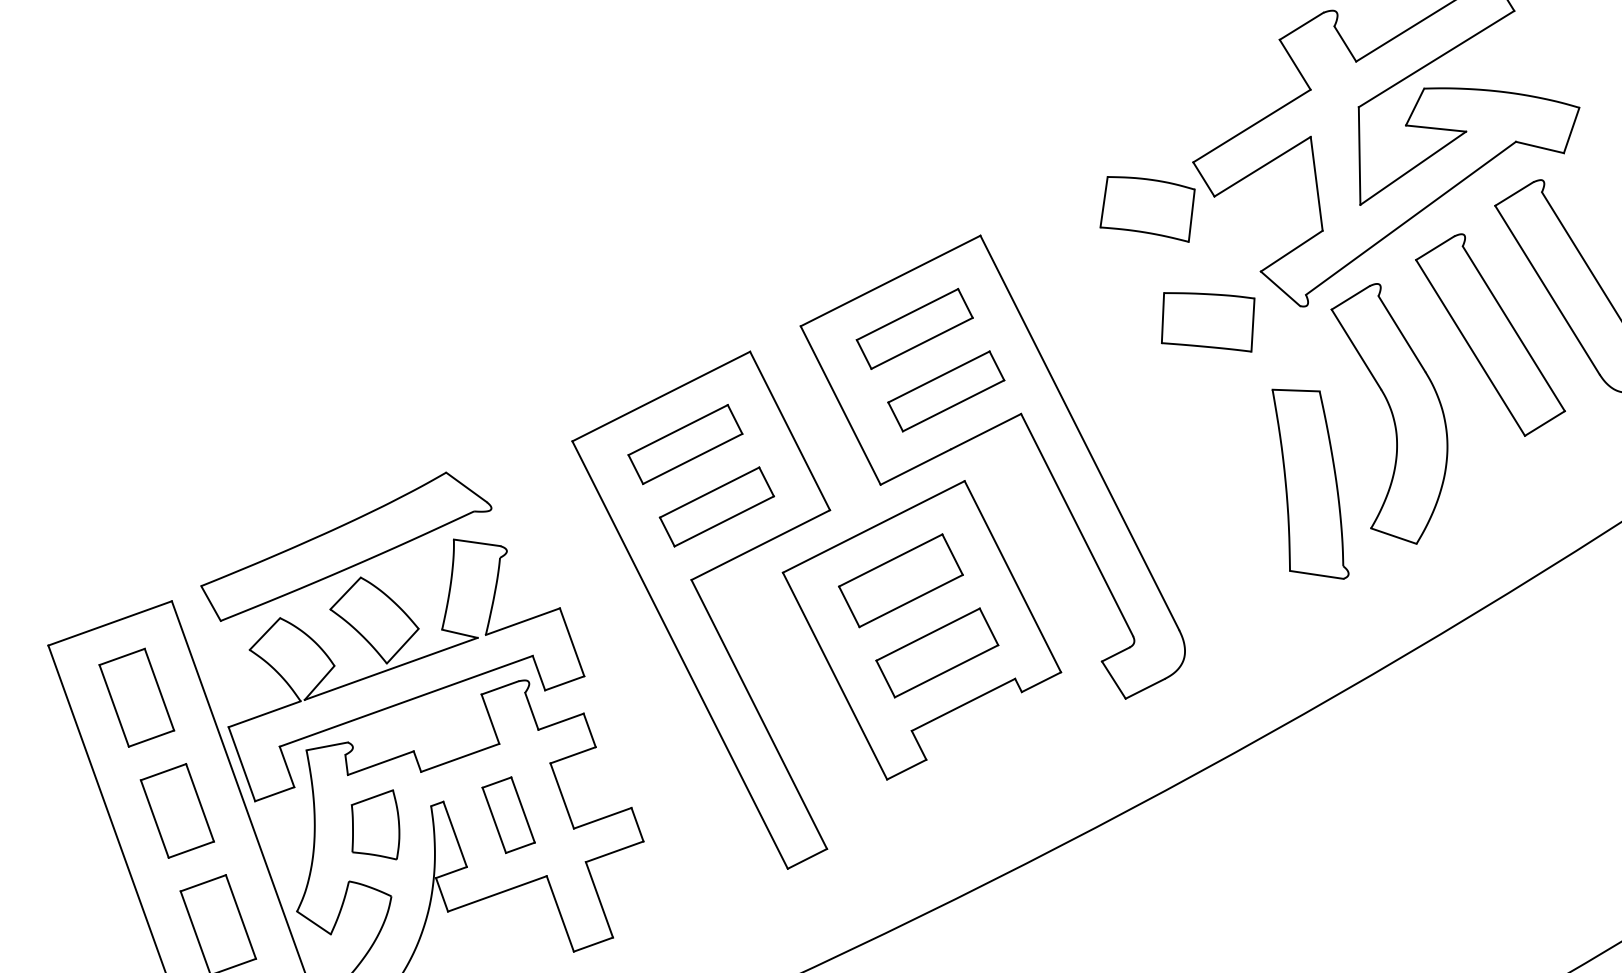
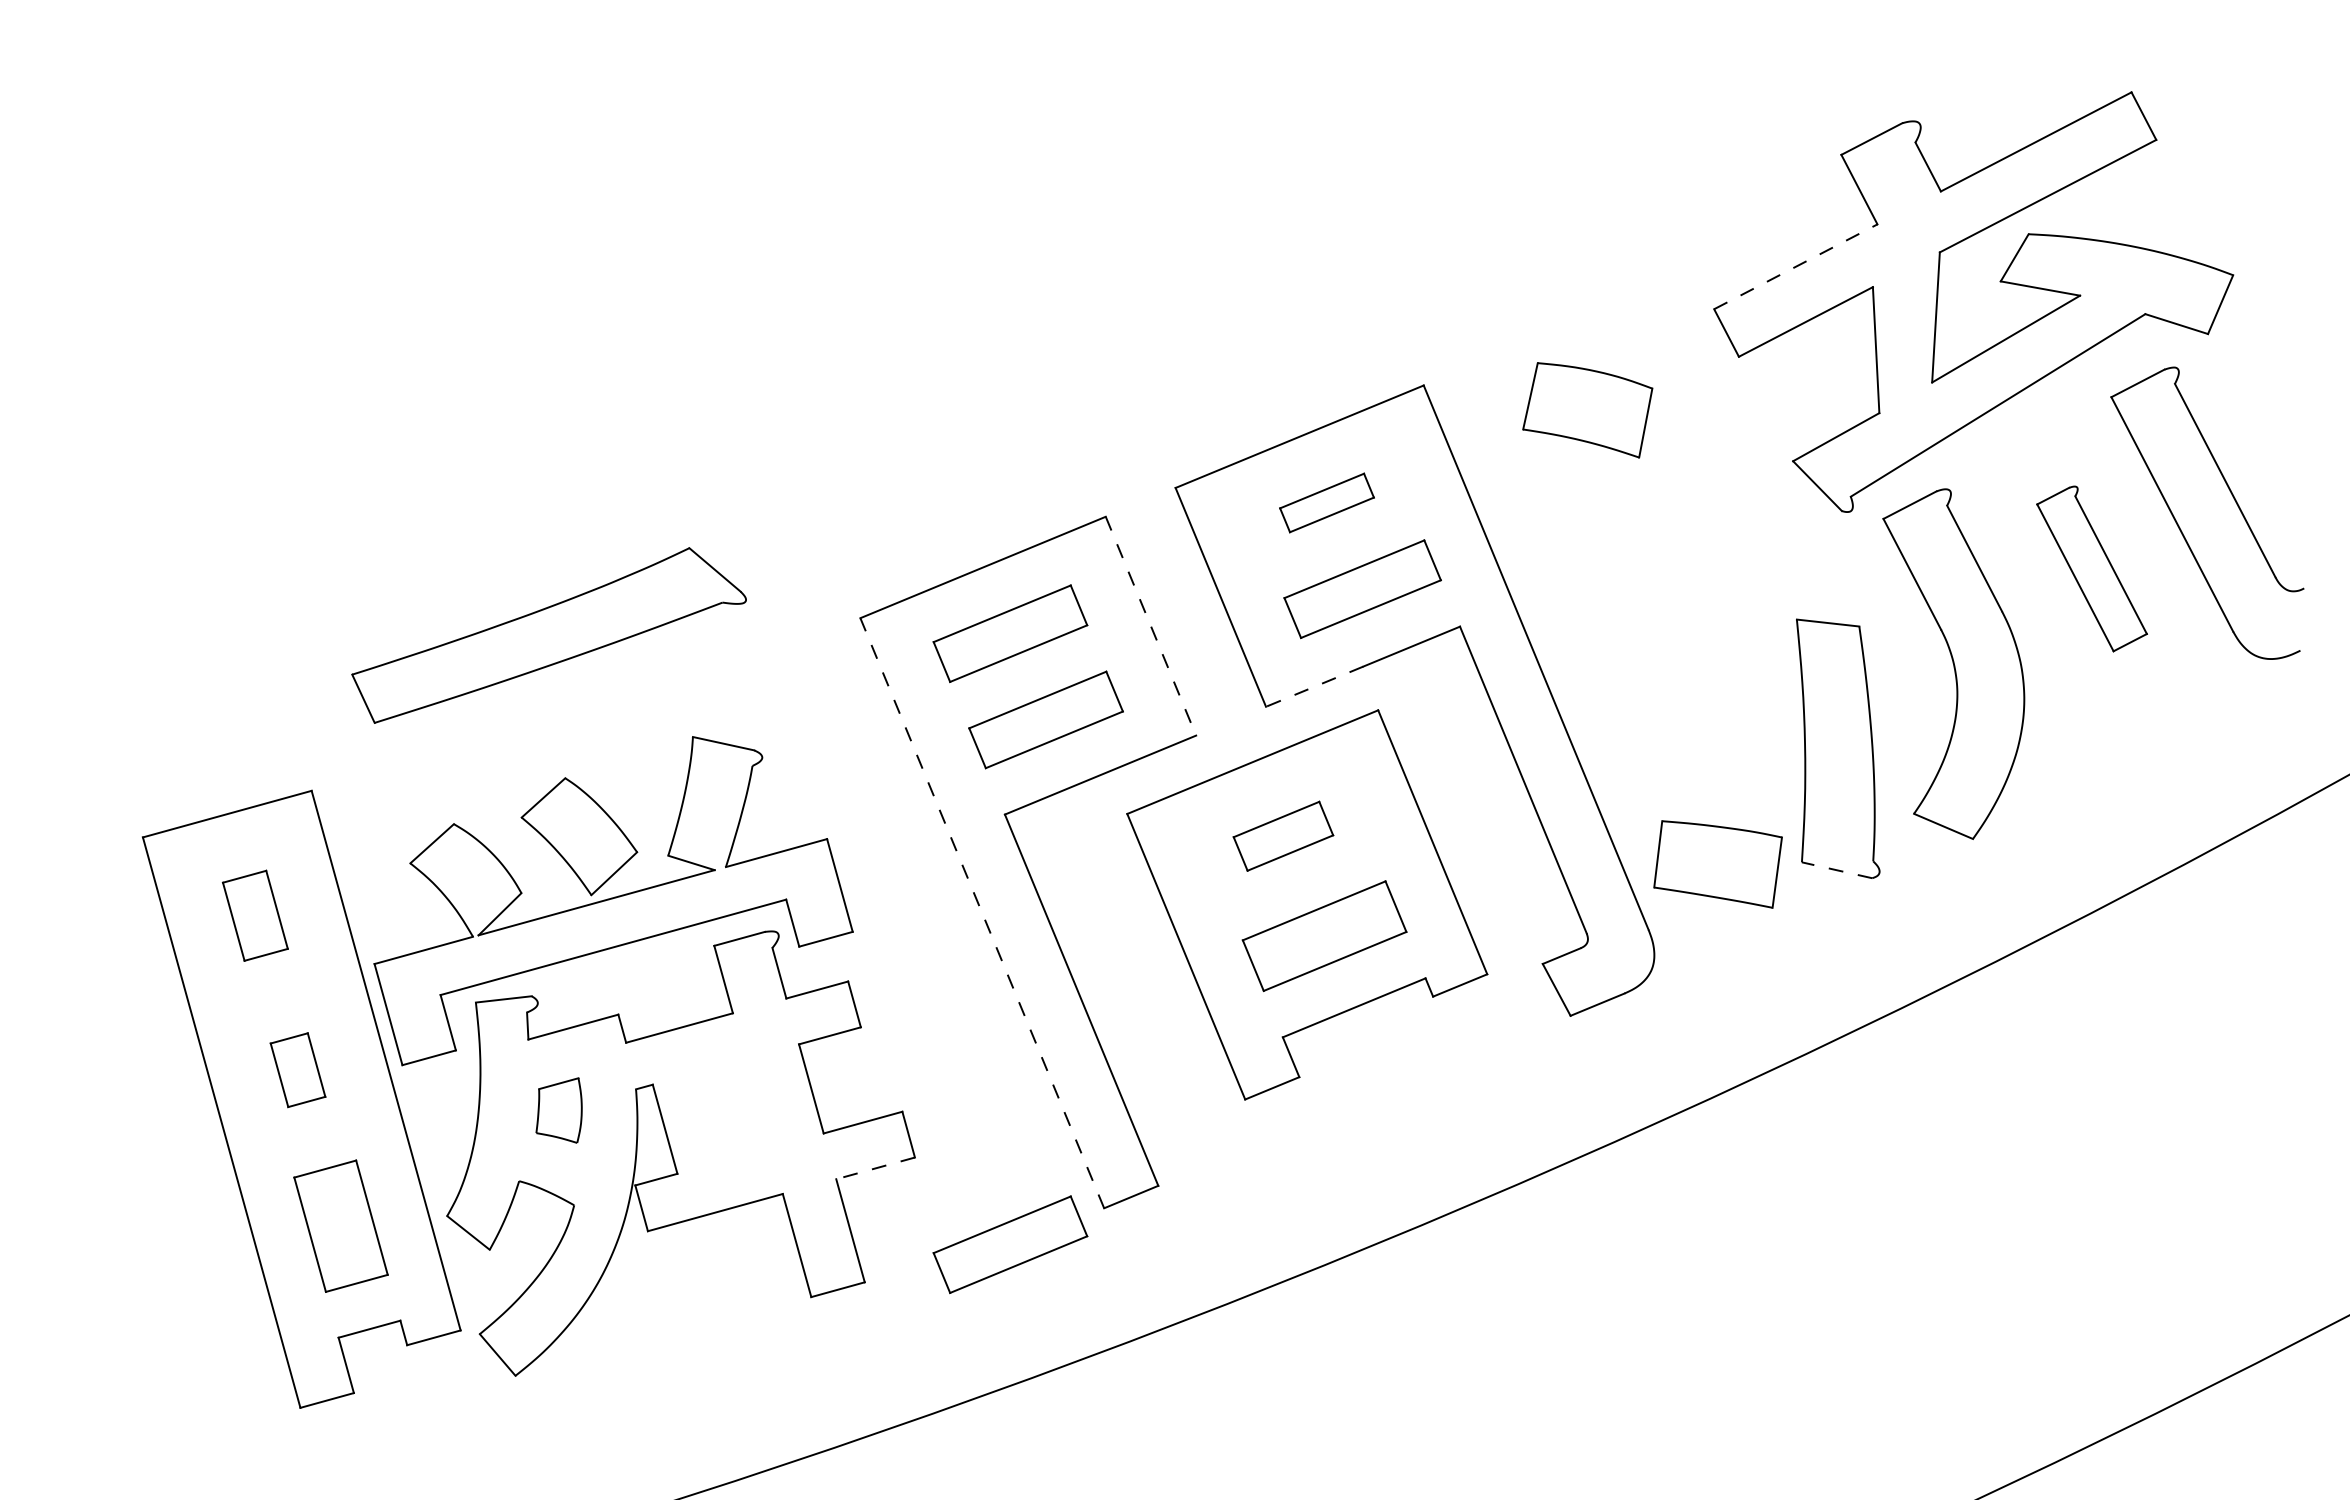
line: (1252, 125) -> (1796, 266), solid -> dashed
part: (1147, 209) -> (1587, 410), moved
part: (1207, 322) -> (1717, 864), moved
part: (914, 328) -> (1326, 502), size x0.6
part: (1489, 334) -> (2091, 568), size x0.6
line: (790, 431) -> (1151, 626), solid -> dashed
line: (915, 466) -> (1314, 686), solid -> dashed
part: (345, 545) -> (548, 635), moved
line: (1316, 575) -> (1836, 870), solid -> dashed
part: (900, 580) -> (1283, 835), size x0.6
line: (680, 654) -> (982, 912), solid -> dashed
part: (136, 697) -> (255, 915), size x0.7
part: (176, 810) -> (297, 1069), size x0.6
part: (508, 815) -> (738, 1109), removed
part: (374, 826) -> (558, 1110), size x0.7
line: (614, 851) -> (875, 1168), solid -> dashed
part: (719, 901) -> (1010, 1244), added

